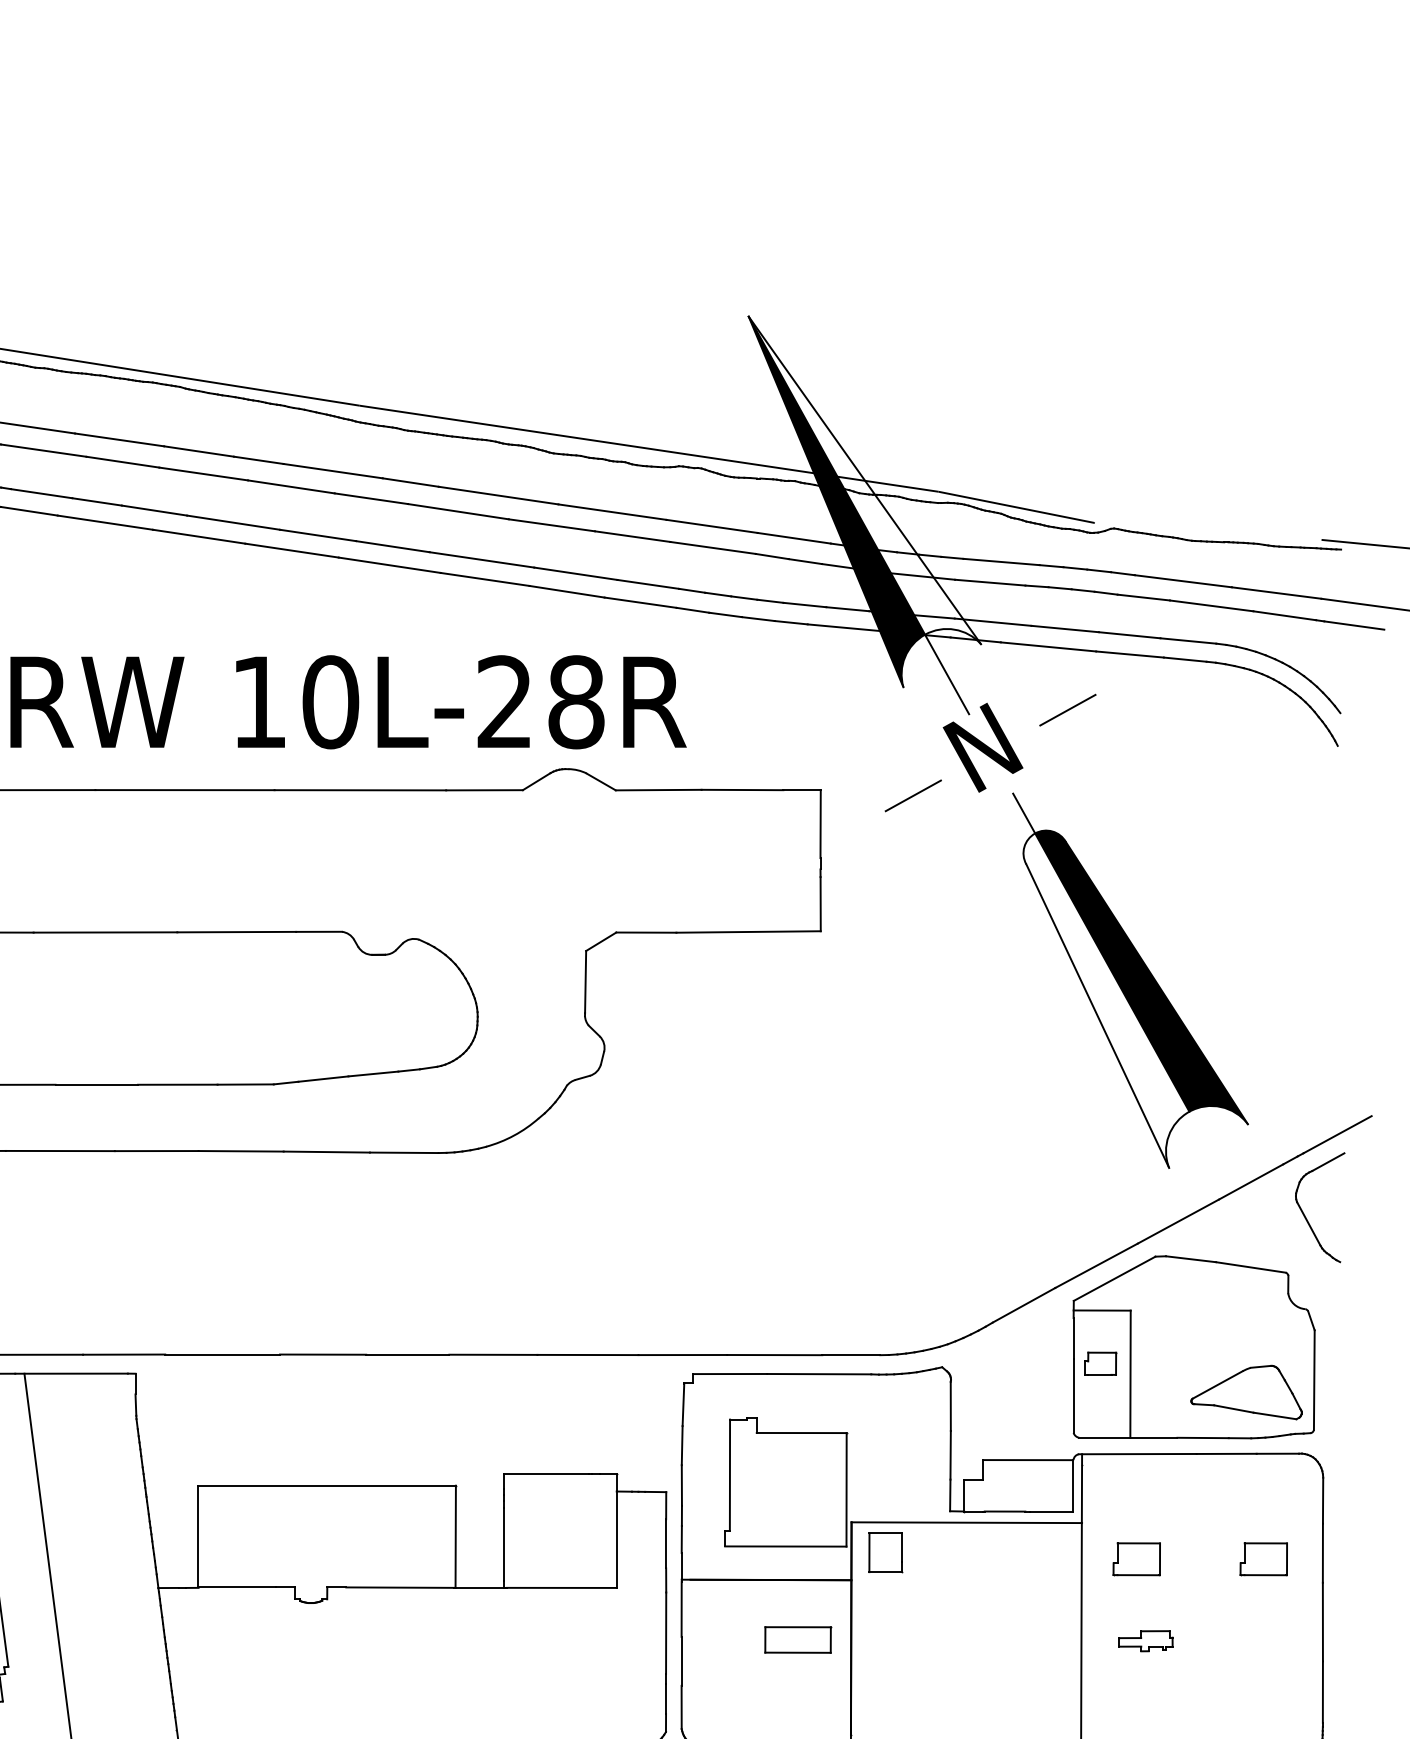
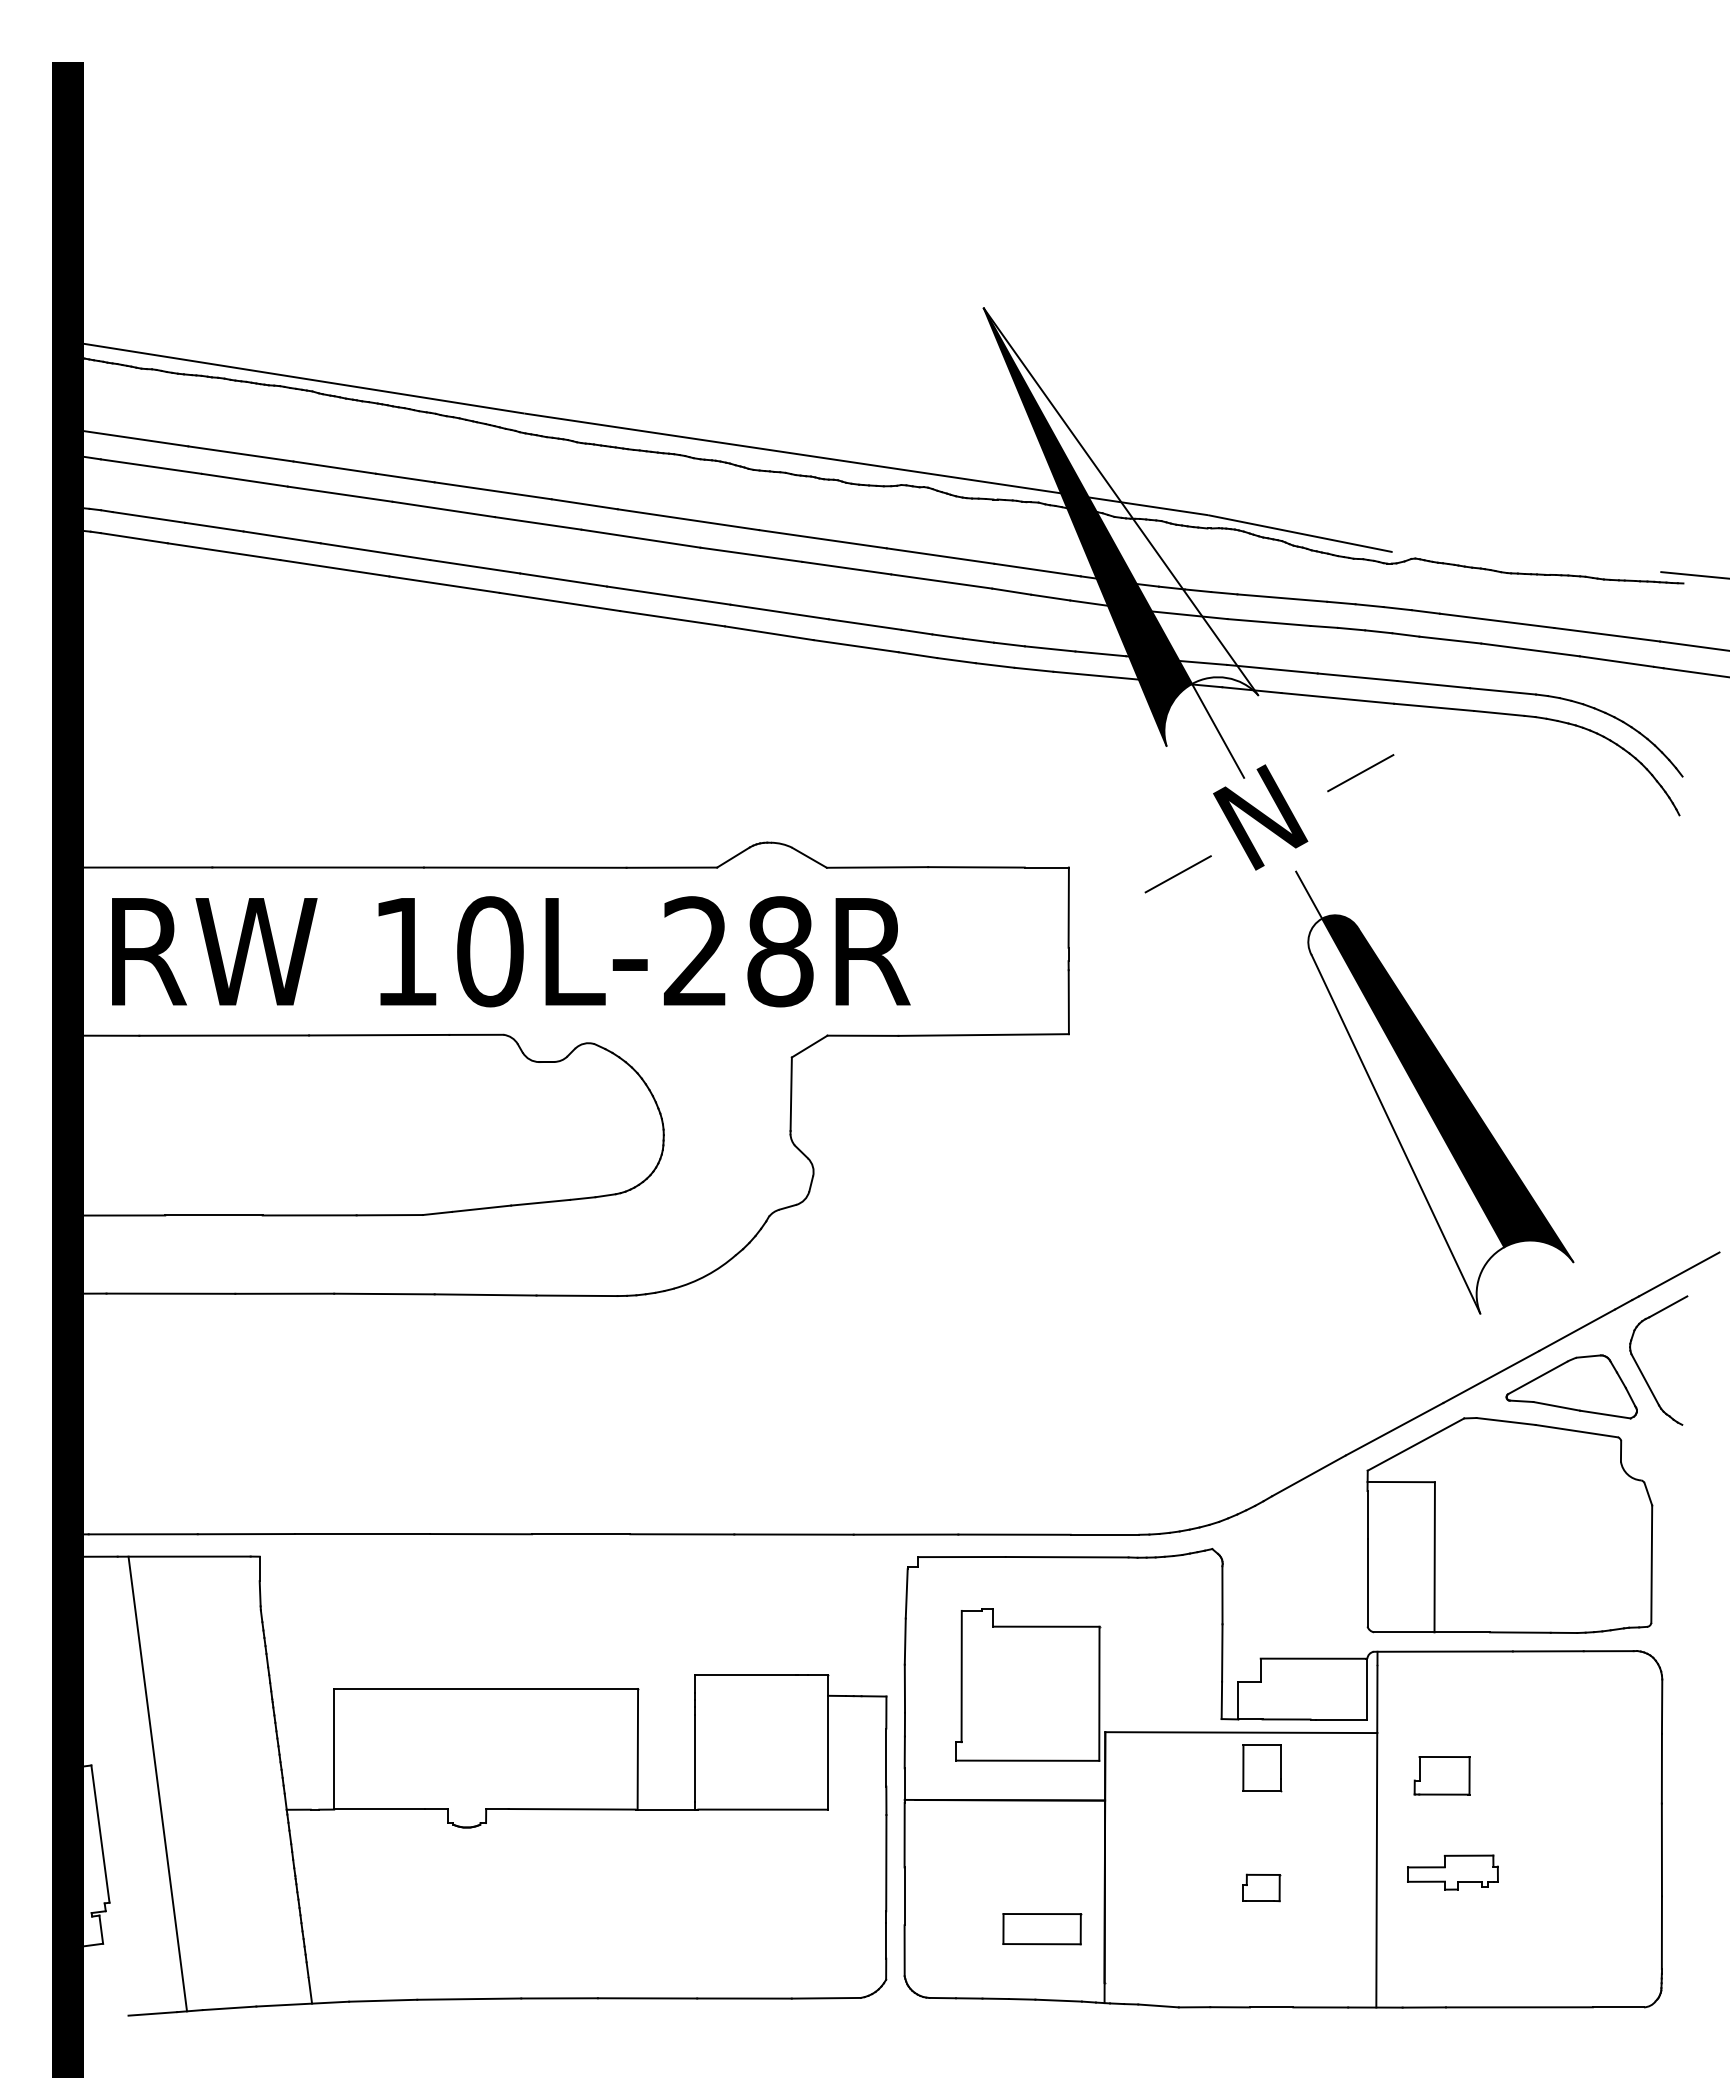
text: (348, 702) -> (511, 951), moved
part: (1100, 1363) -> (1261, 1887), moved
part: (1246, 1392) -> (1571, 1386), moved
part: (885, 1553) -> (1262, 1768), moved
part: (1263, 1559) -> (1591, 1775), removed
part: (798, 1640) -> (1042, 1929), moved
part: (1145, 1641) -> (1452, 1872), size x1.43

